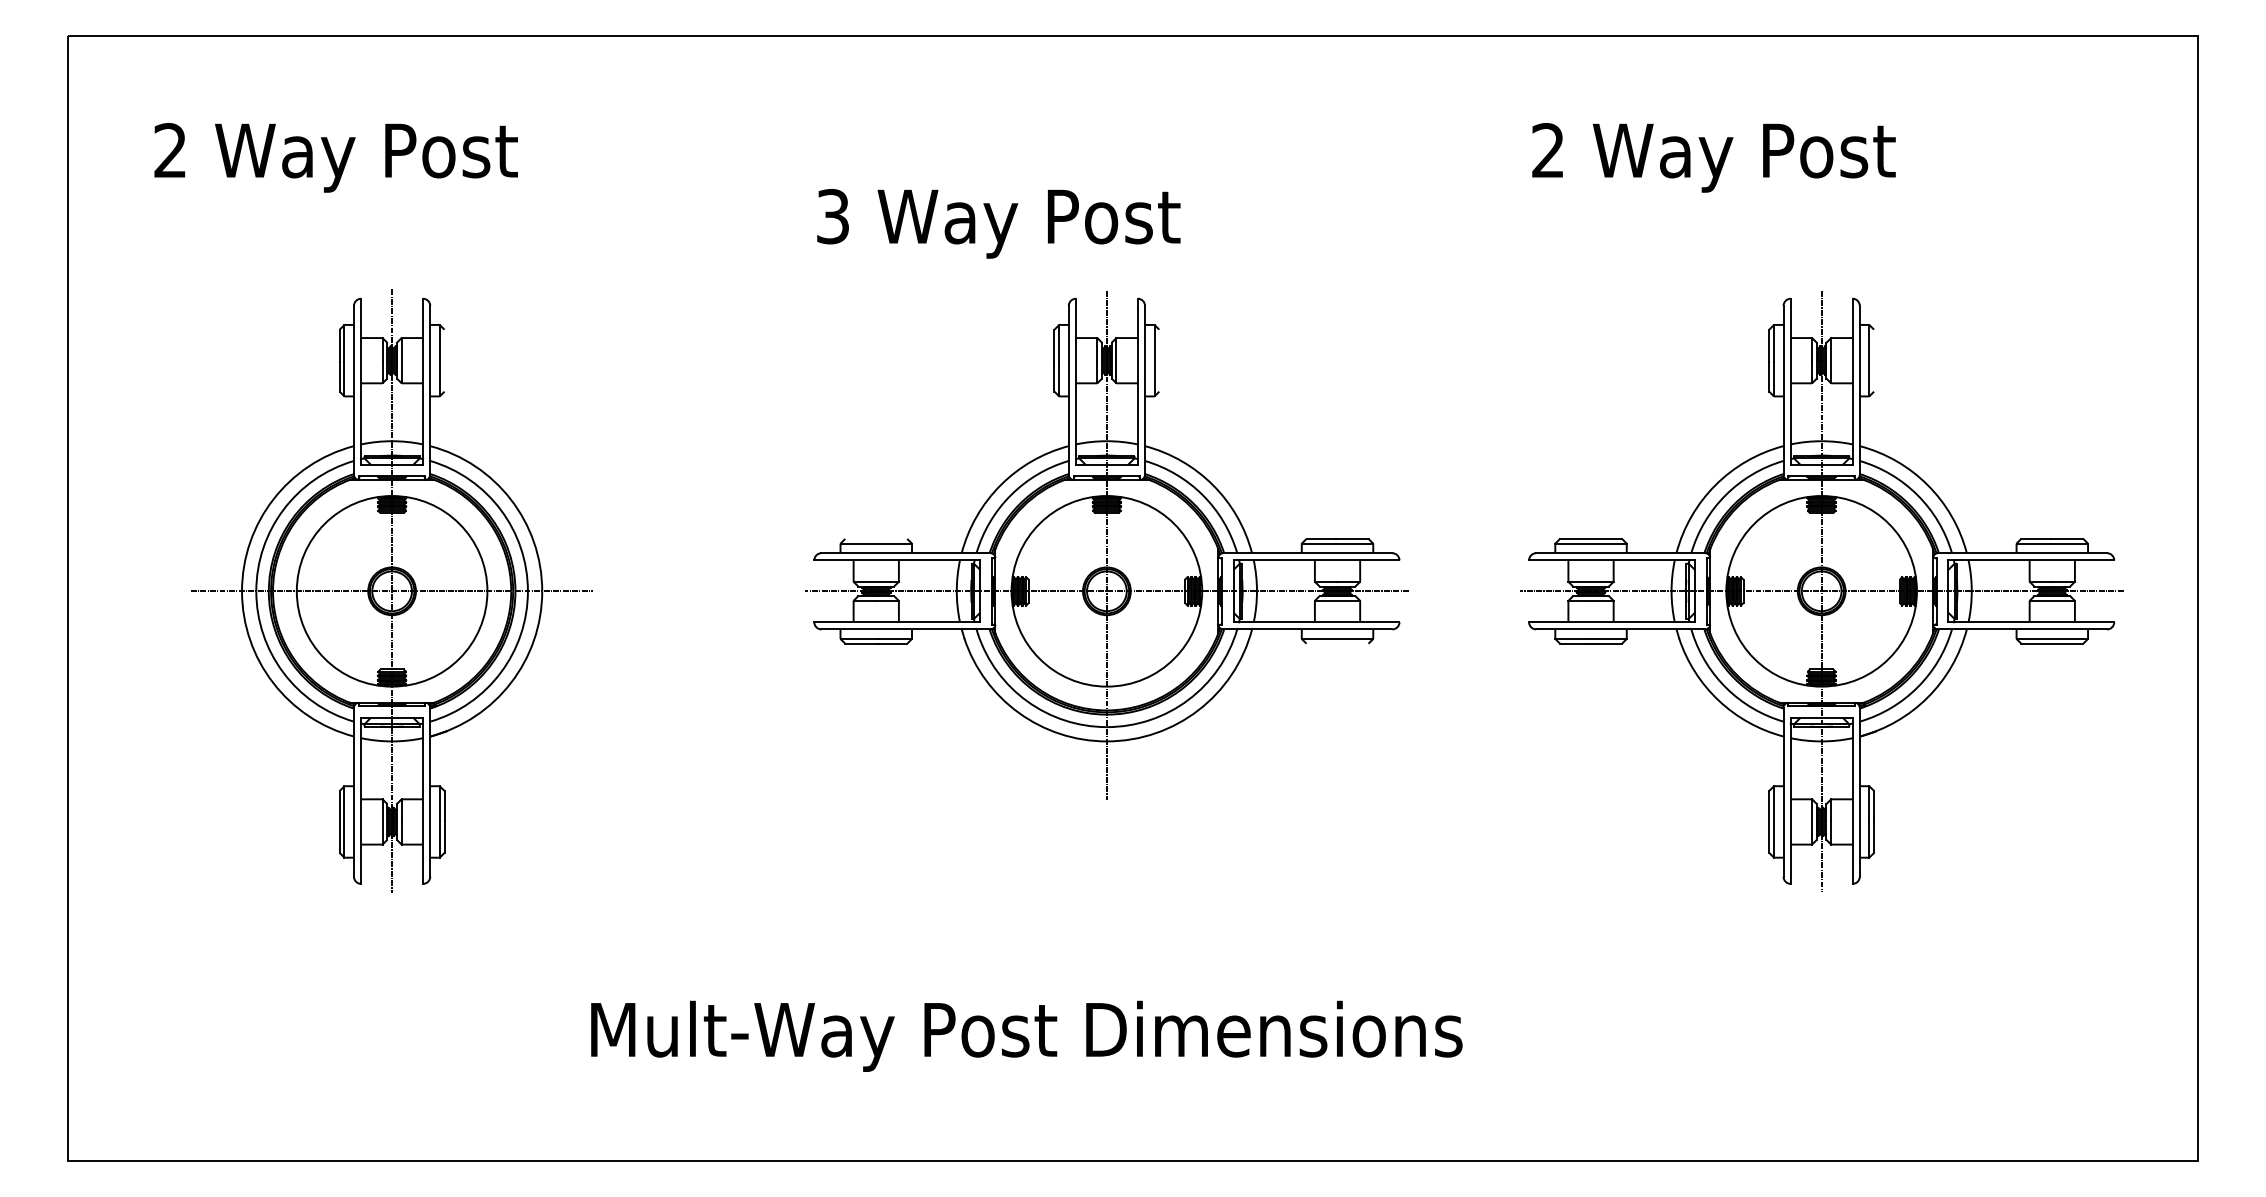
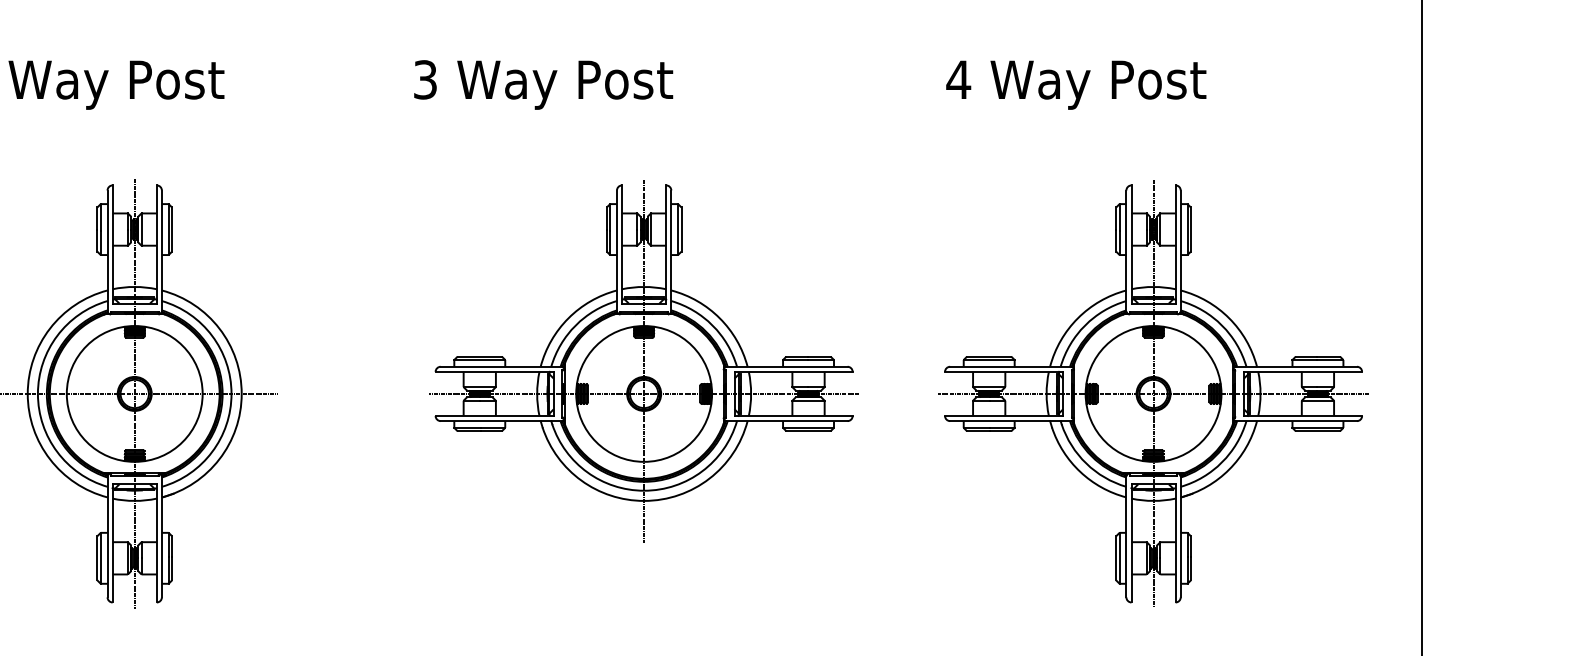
text: (1547, 150) -> (958, 79), 2 -> 4
text: (998, 223) -> (543, 84), moved
line: (444, 360) -> (172, 229), added
line: (1159, 360) -> (681, 229), added
line: (1874, 360) -> (1191, 229), added
line: (876, 538) -> (479, 356), added
line: (1337, 643) -> (808, 431), added

